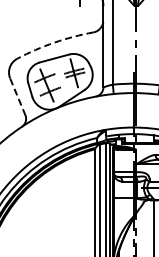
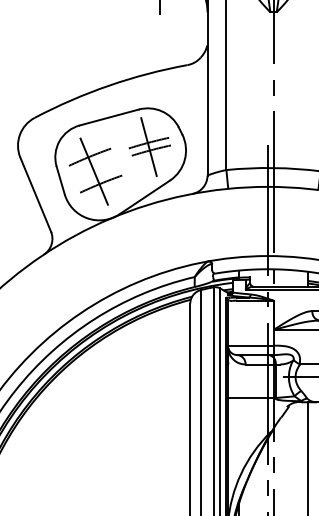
arc: (54, 42) -> (109, 85), dashed -> solid
line: (17, 96) -> (35, 193), dashed -> solid

